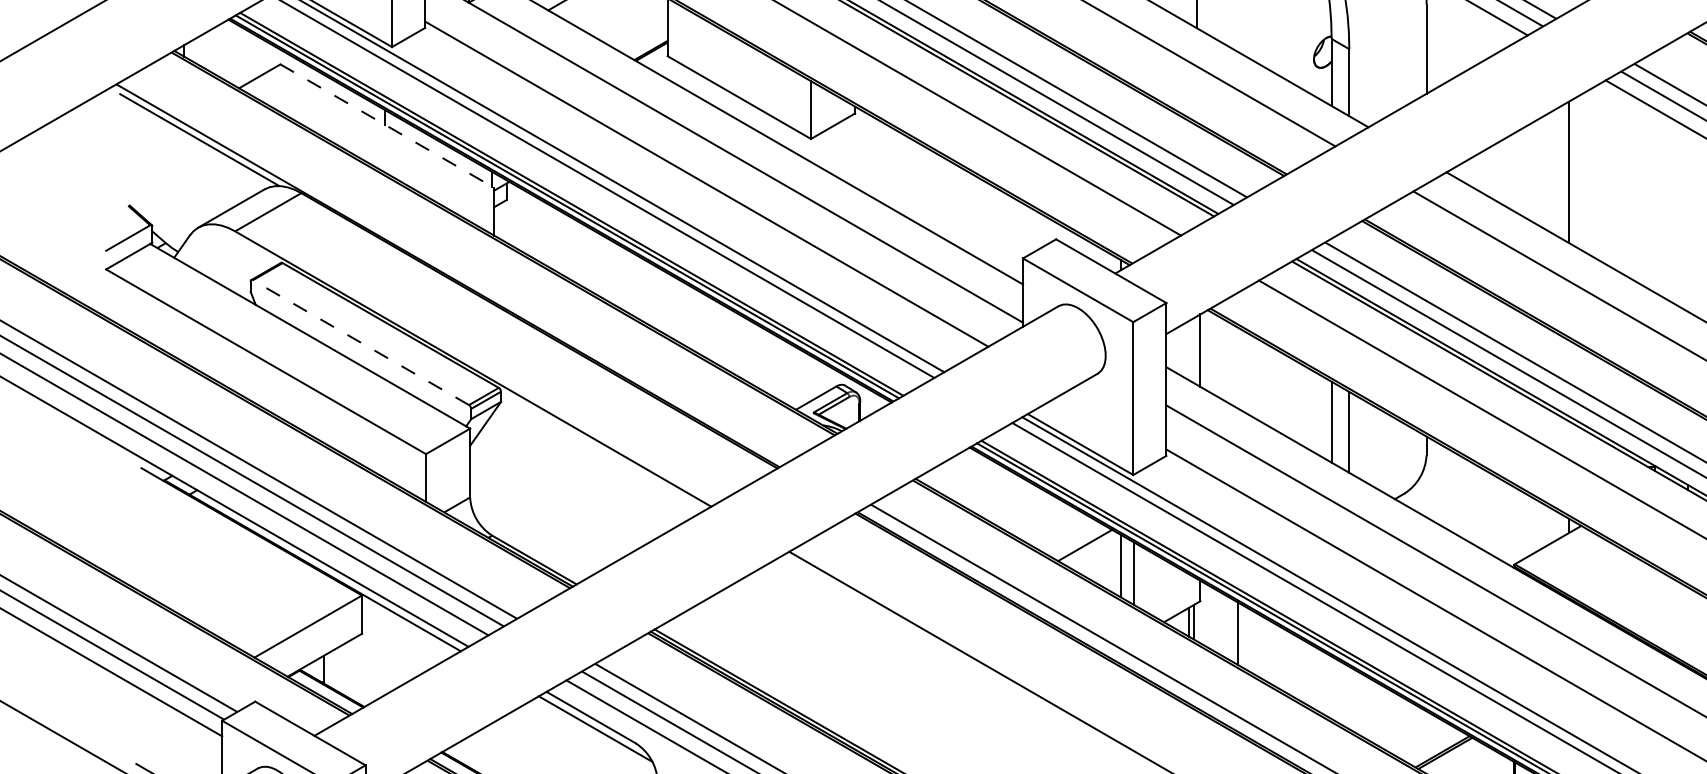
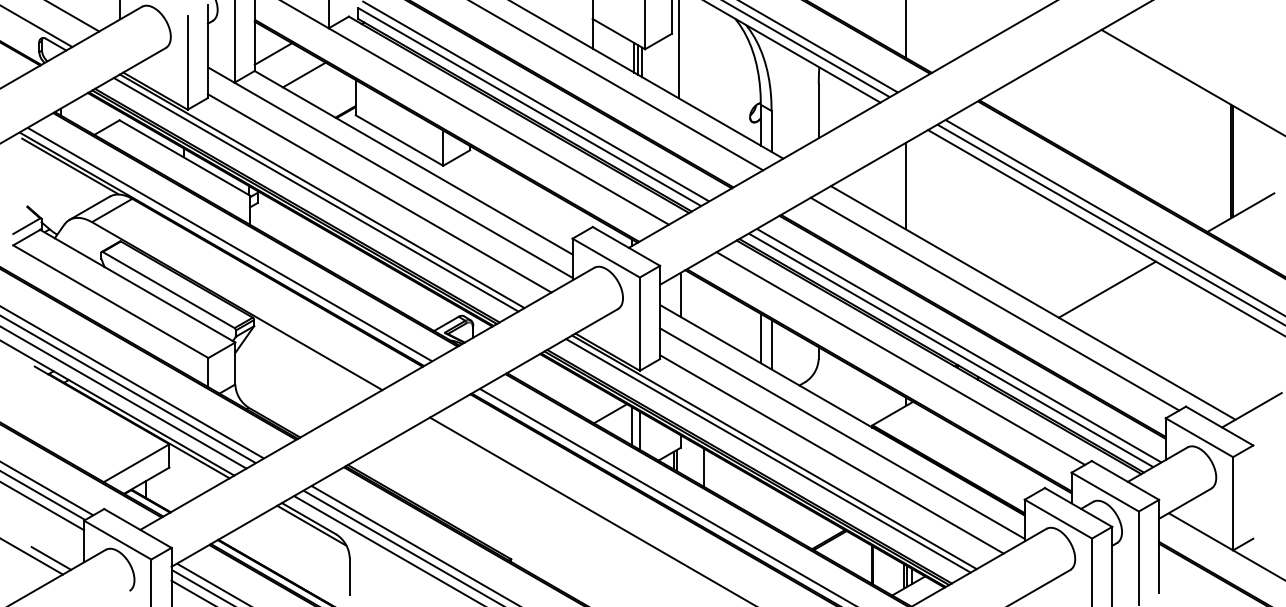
line: (388, 127) -> (185, 158), dashed -> solid
line: (460, 267) -> (229, 244), added
line: (360, 341) -> (168, 289), dashed -> solid

